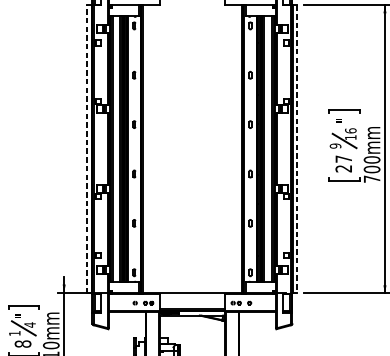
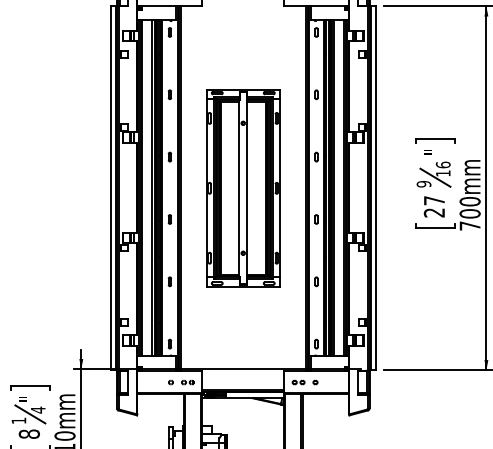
line: (87, 149) -> (110, 188), dashed -> solid
part: (192, 149) -> (243, 188), added
line: (297, 149) -> (375, 188), dashed -> solid

